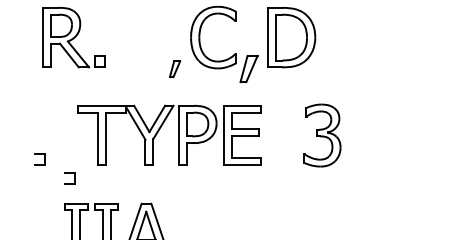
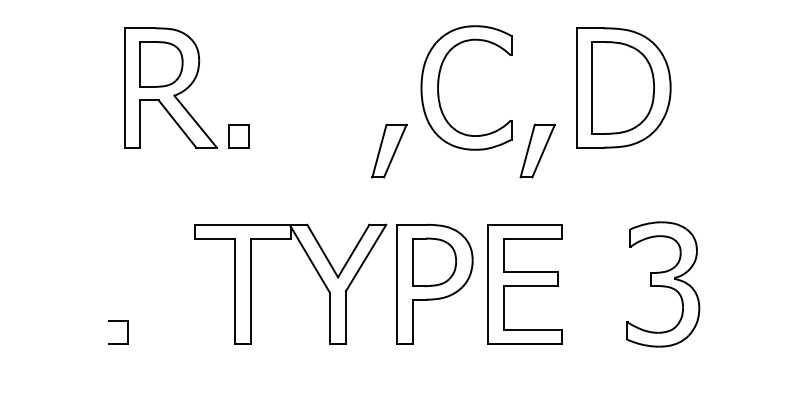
part: (174, 69) -> (388, 151), size x1.67
part: (322, 135) -> (663, 284), moved
part: (69, 178) -> (177, 370), removed

